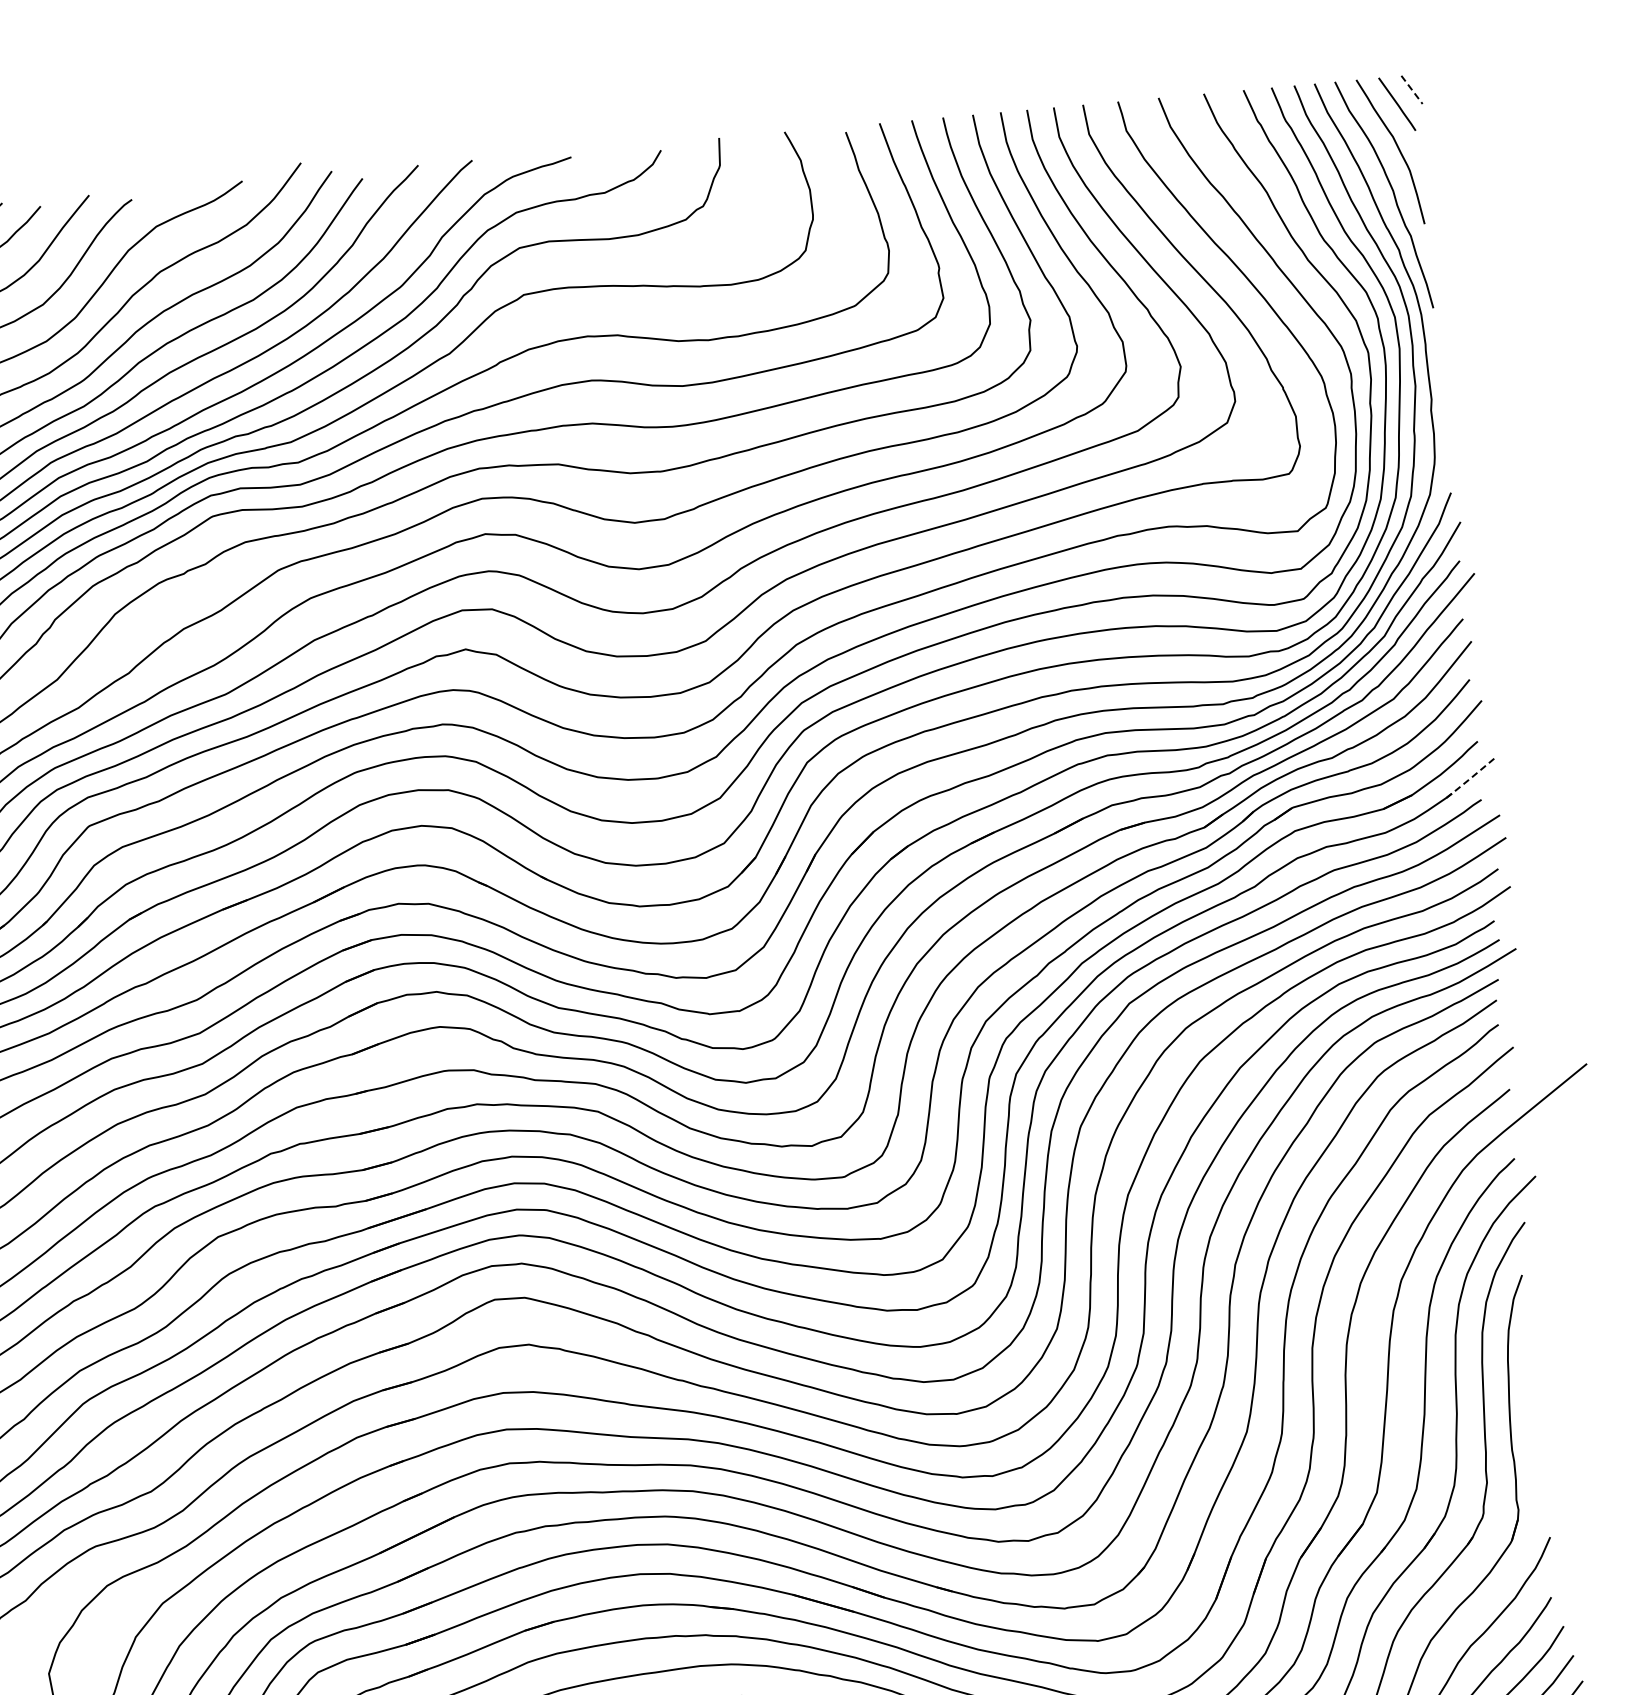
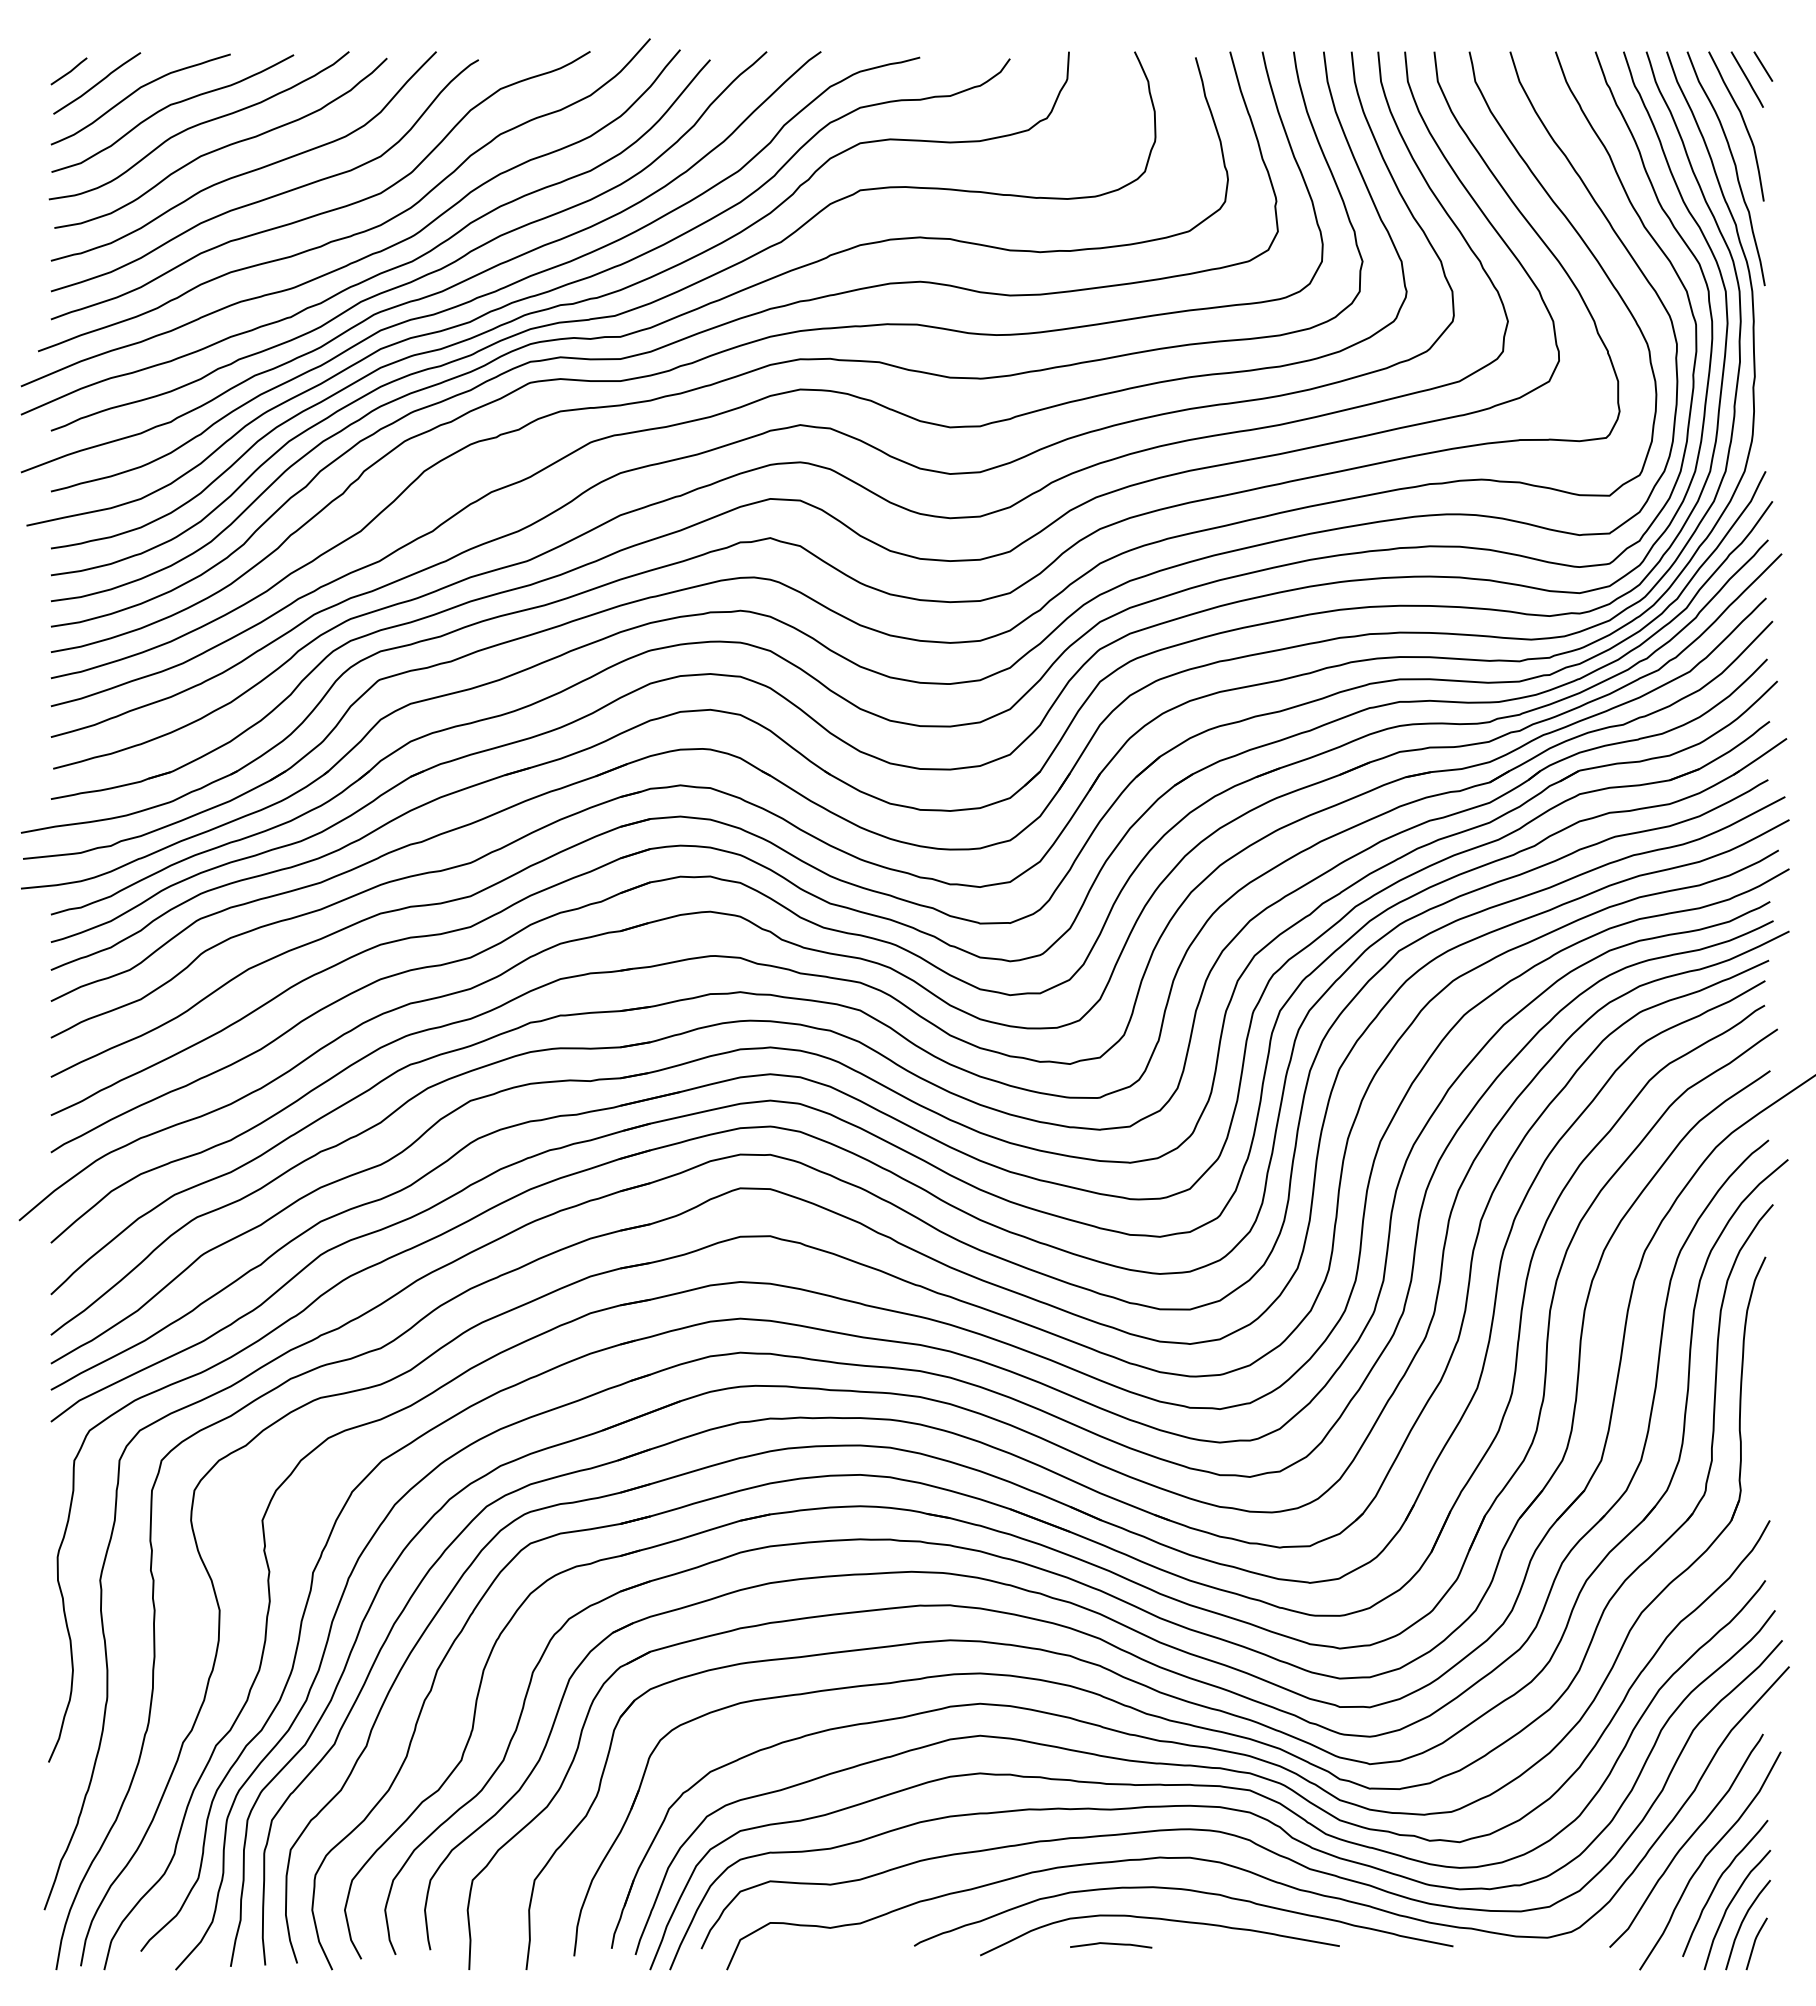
line: (1412, 89) -> (1763, 66), dashed -> solid
line: (1470, 778) -> (1759, 757), dashed -> solid

